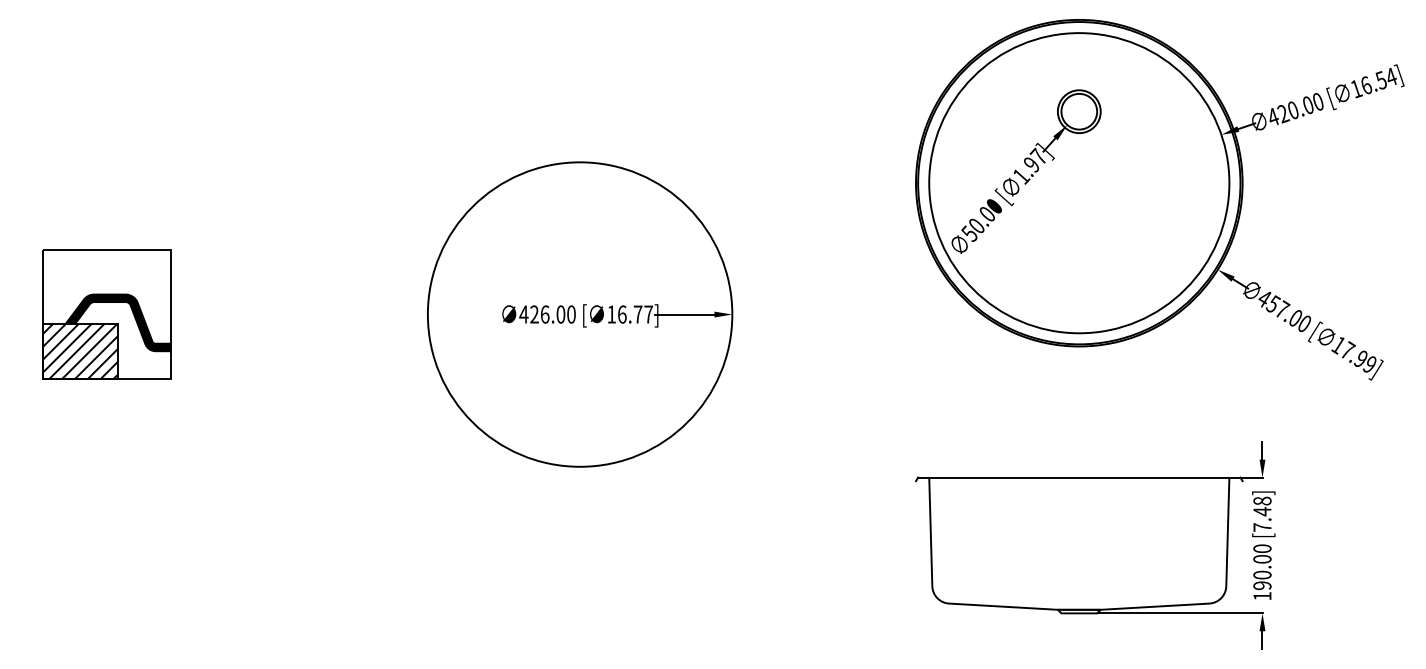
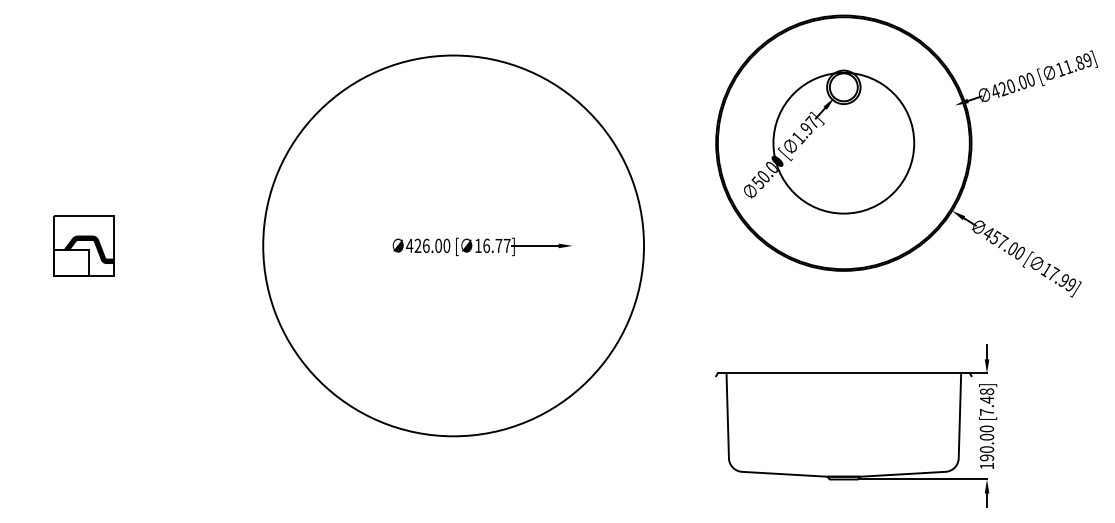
text: (1378, 81) -> (1077, 63), 16.54] -> 11.89]
circle: (1079, 183) -> (843, 143), size x0.6
part: (106, 314) -> (83, 245), size x0.6
circle: (579, 314) -> (453, 245), size x1.6

